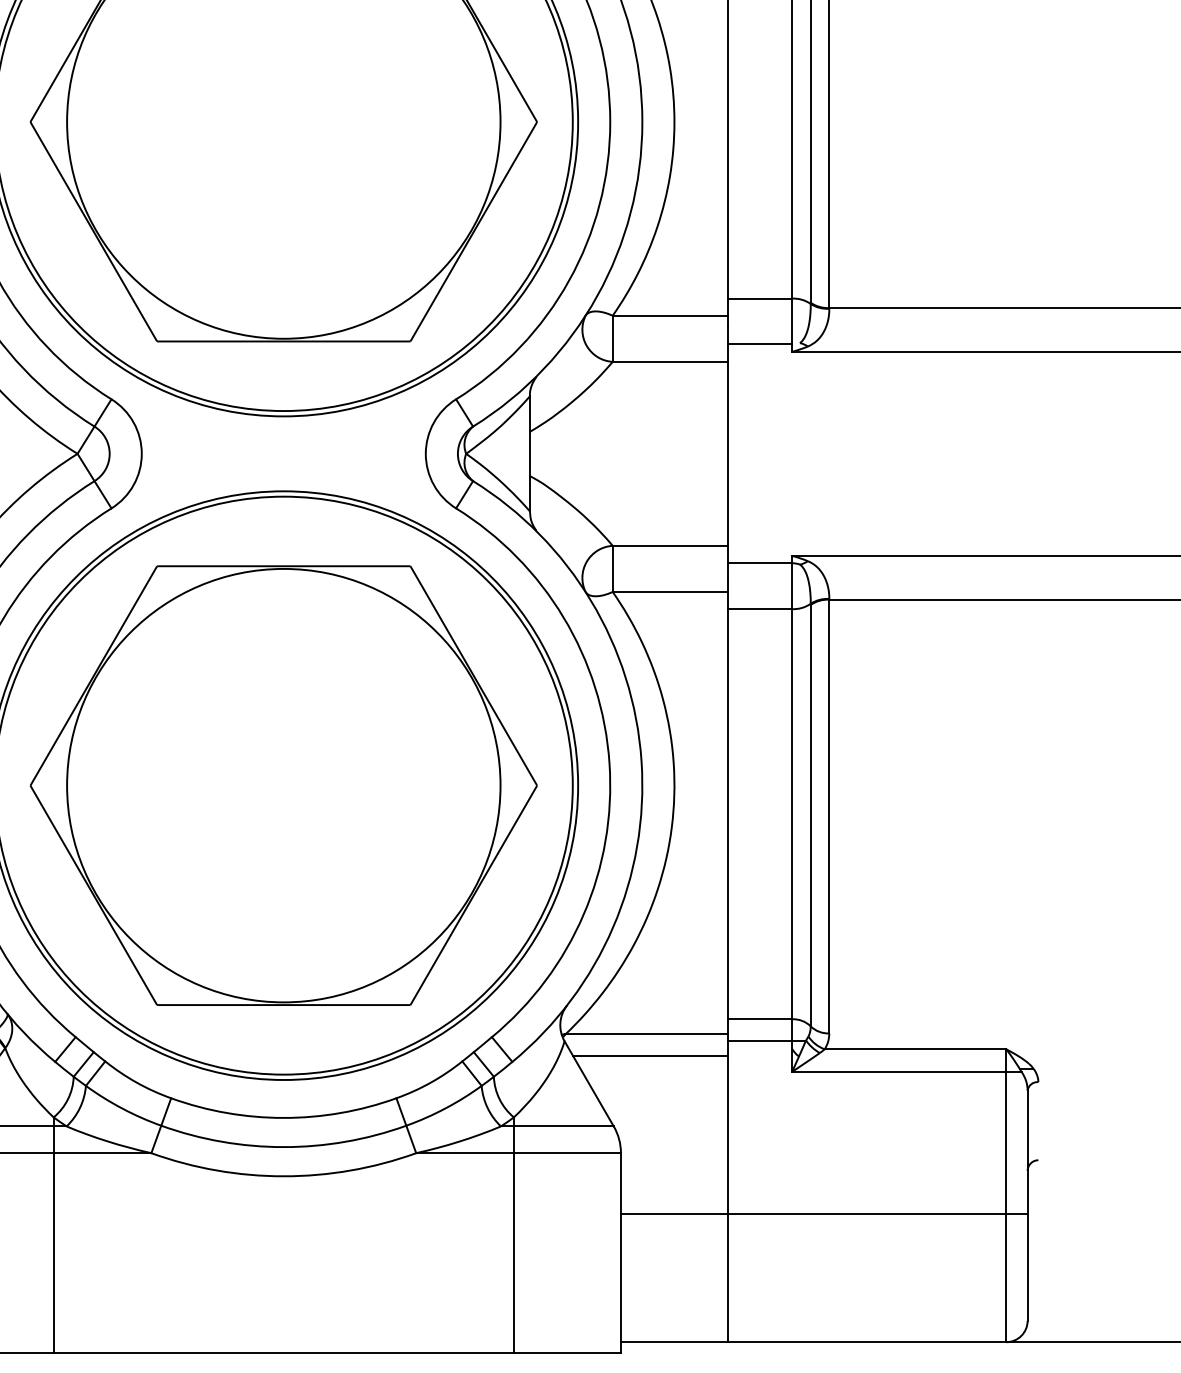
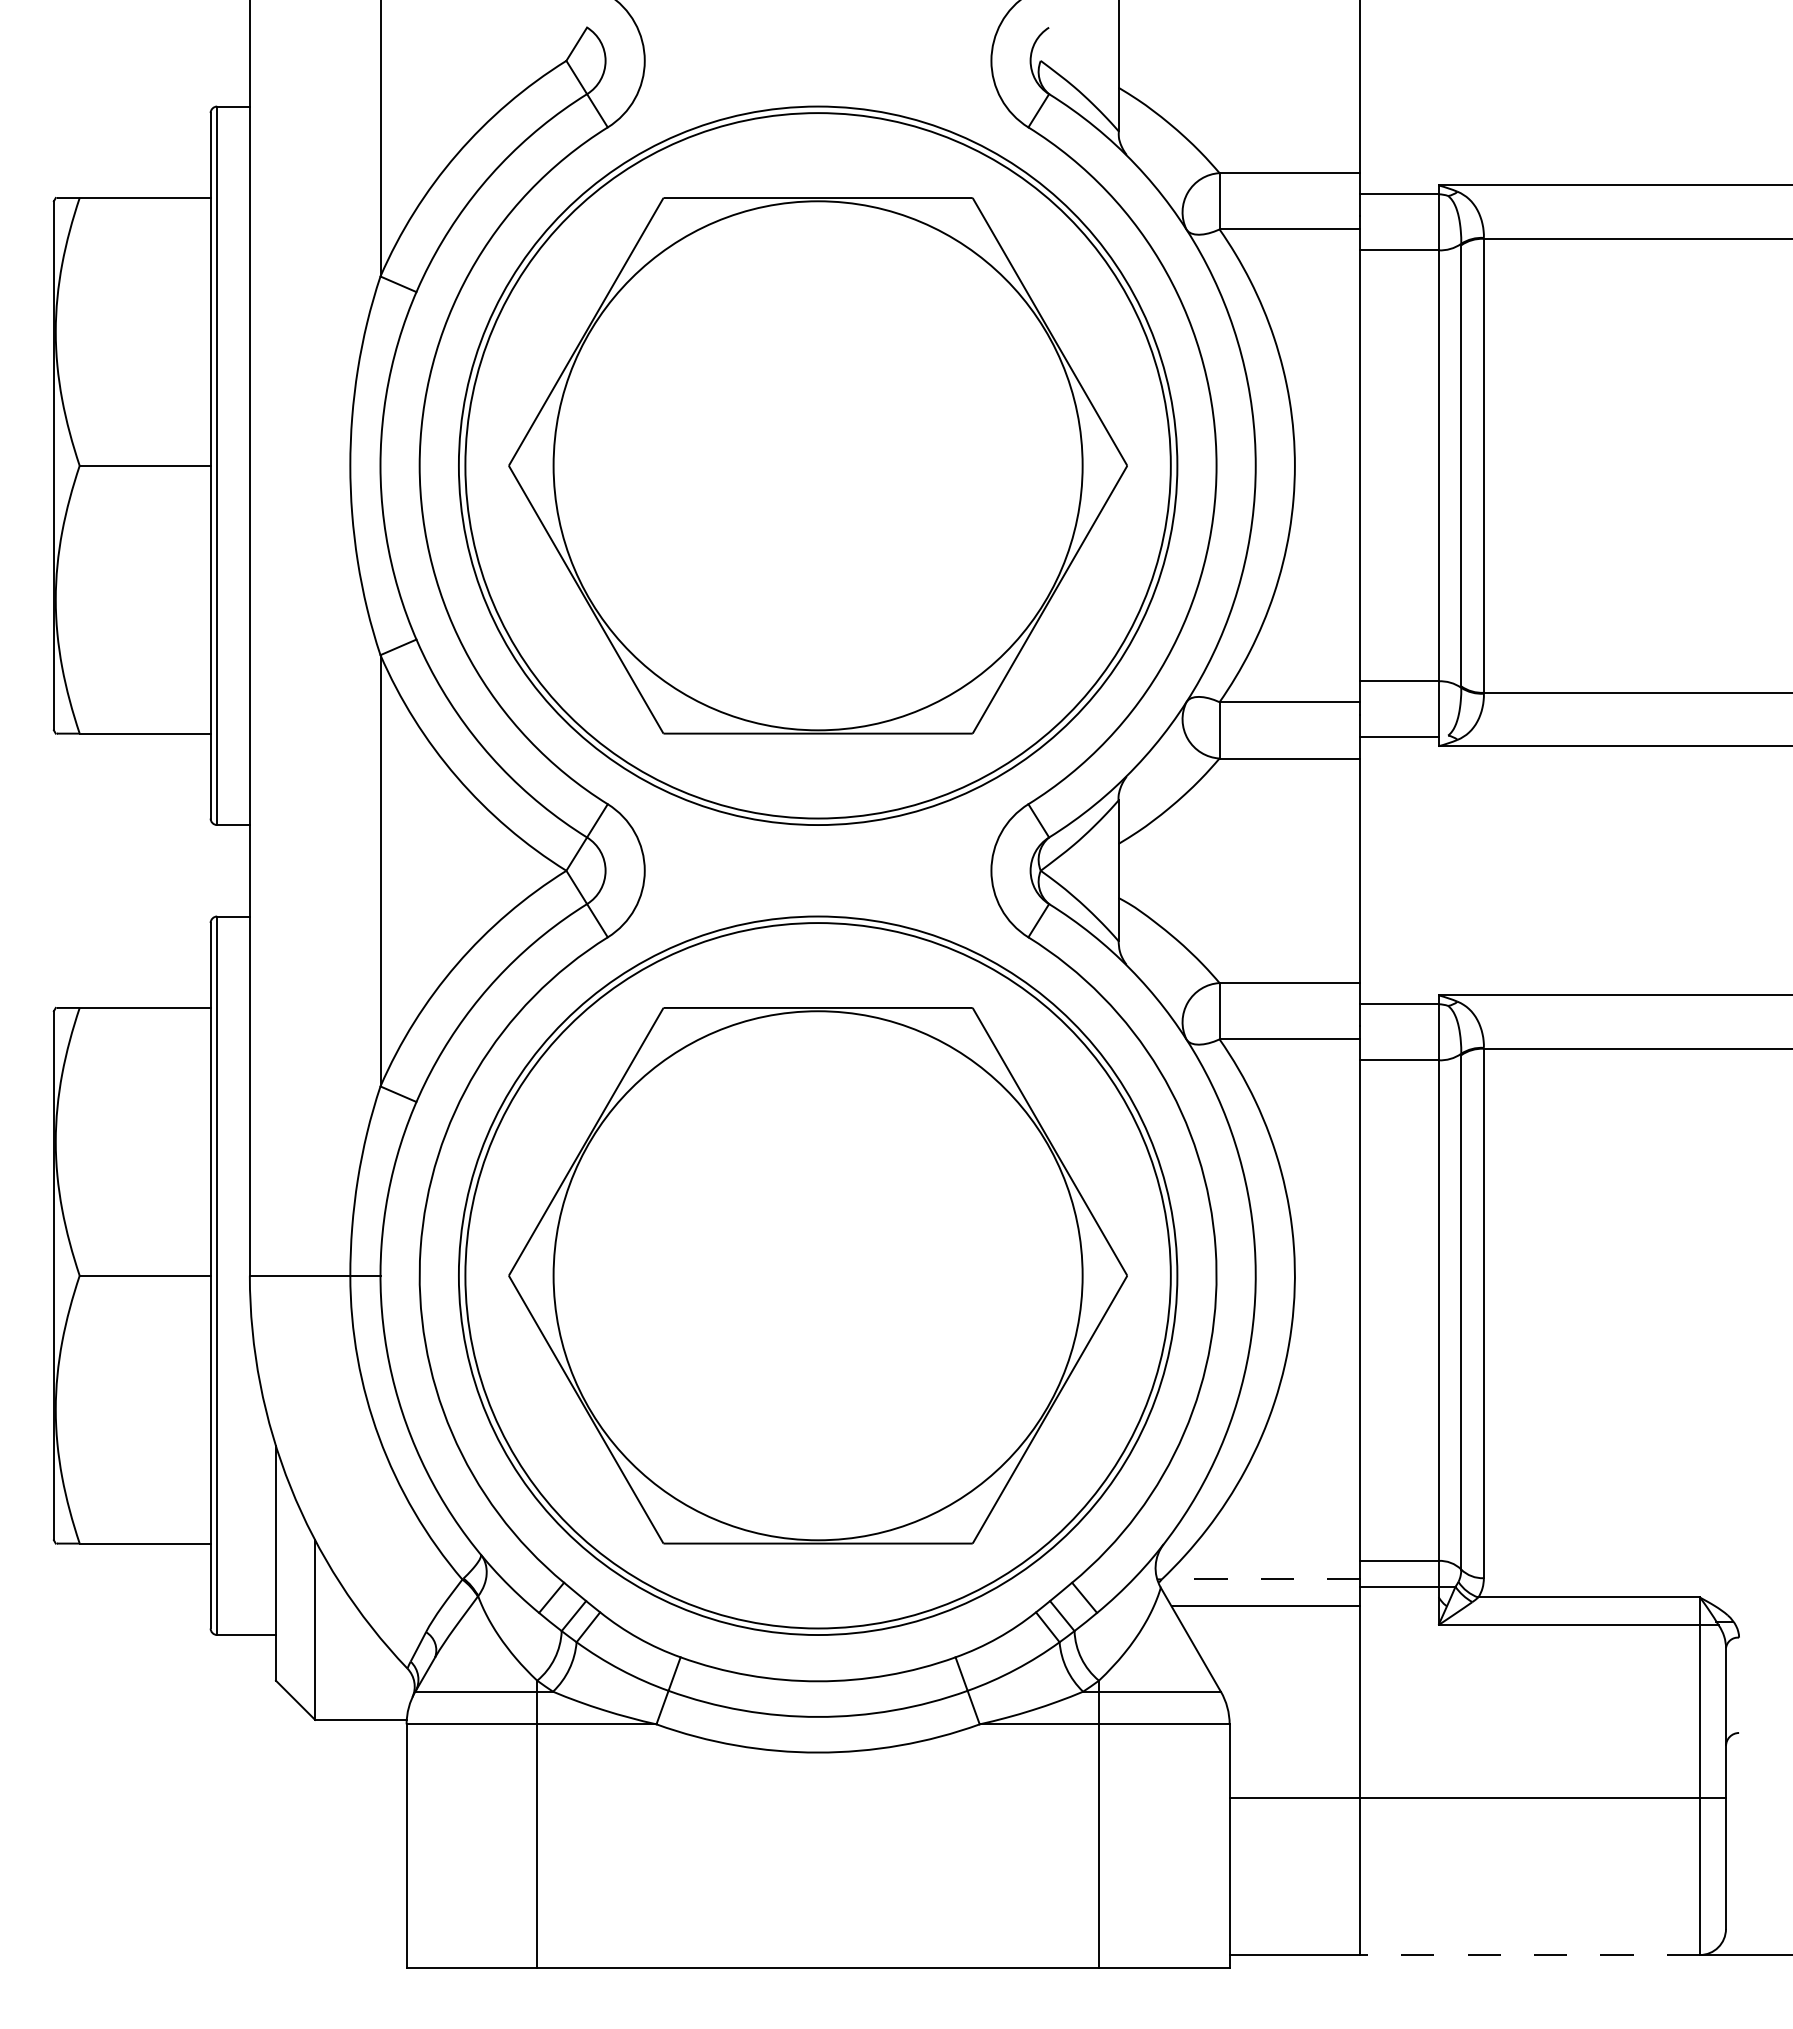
line: (646, 1034) -> (1260, 1579), solid -> dashed
line: (867, 1342) -> (1530, 1955), solid -> dashed

